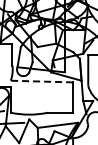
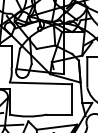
line: (41, 81) -> (40, 83), dashed -> solid

